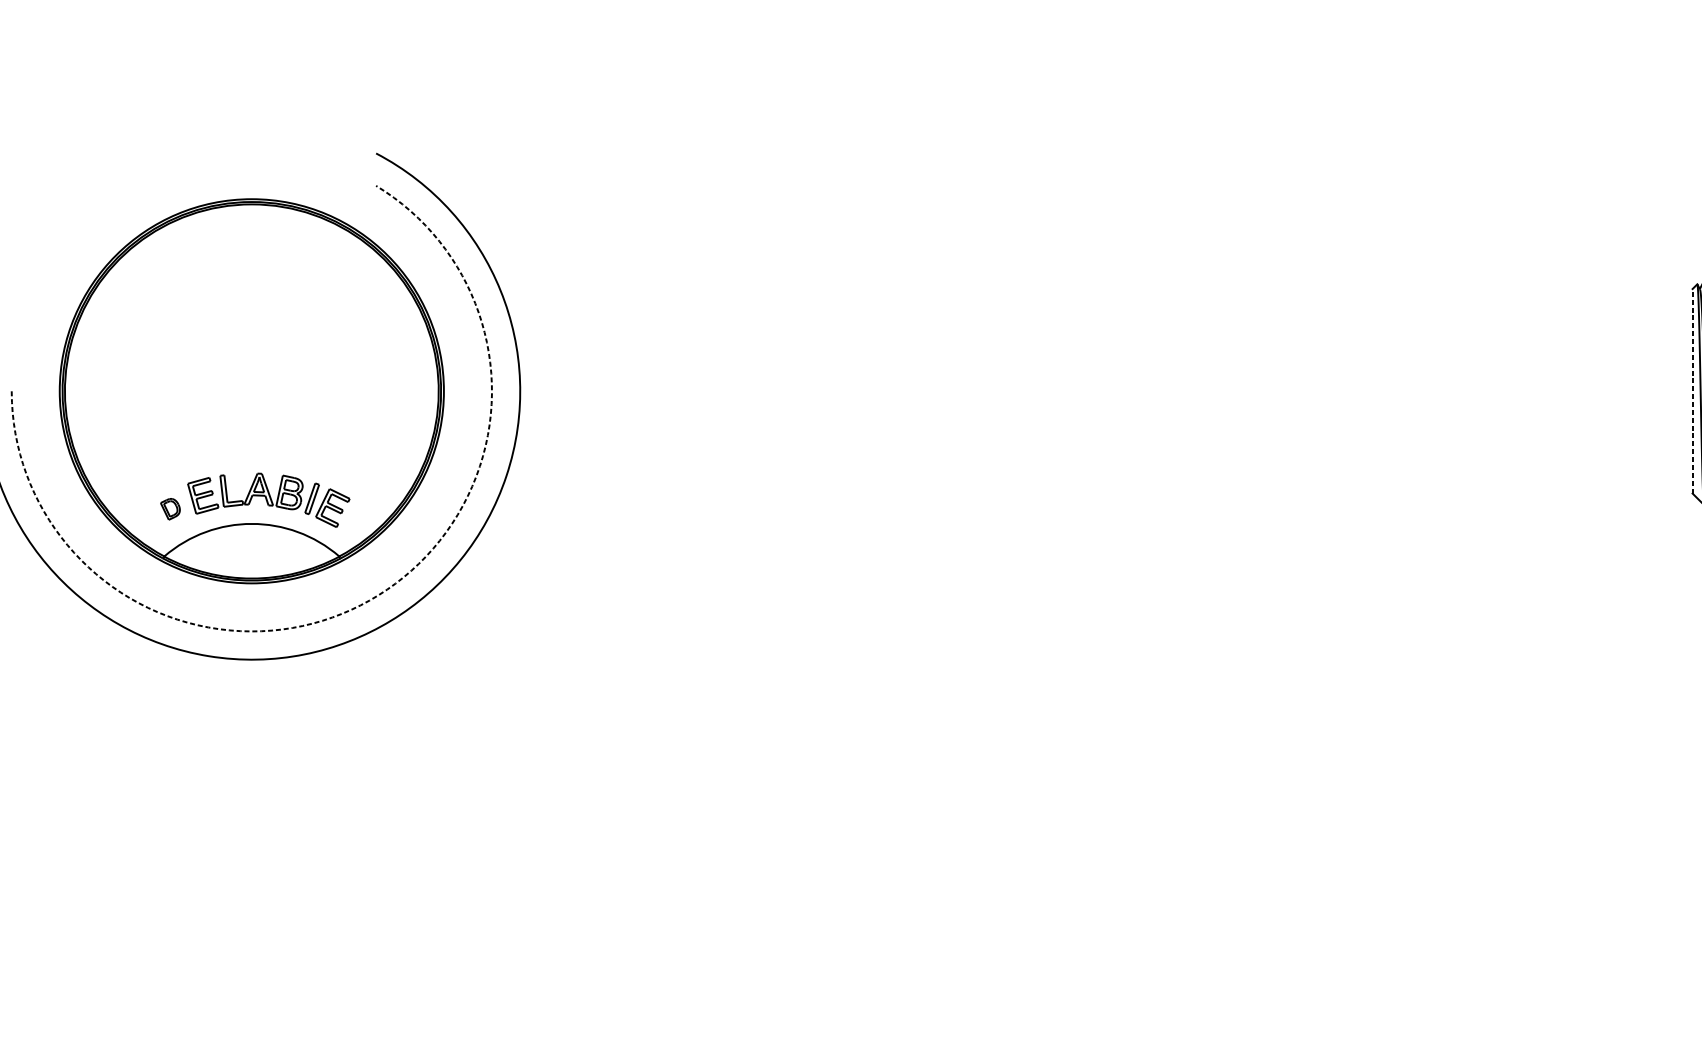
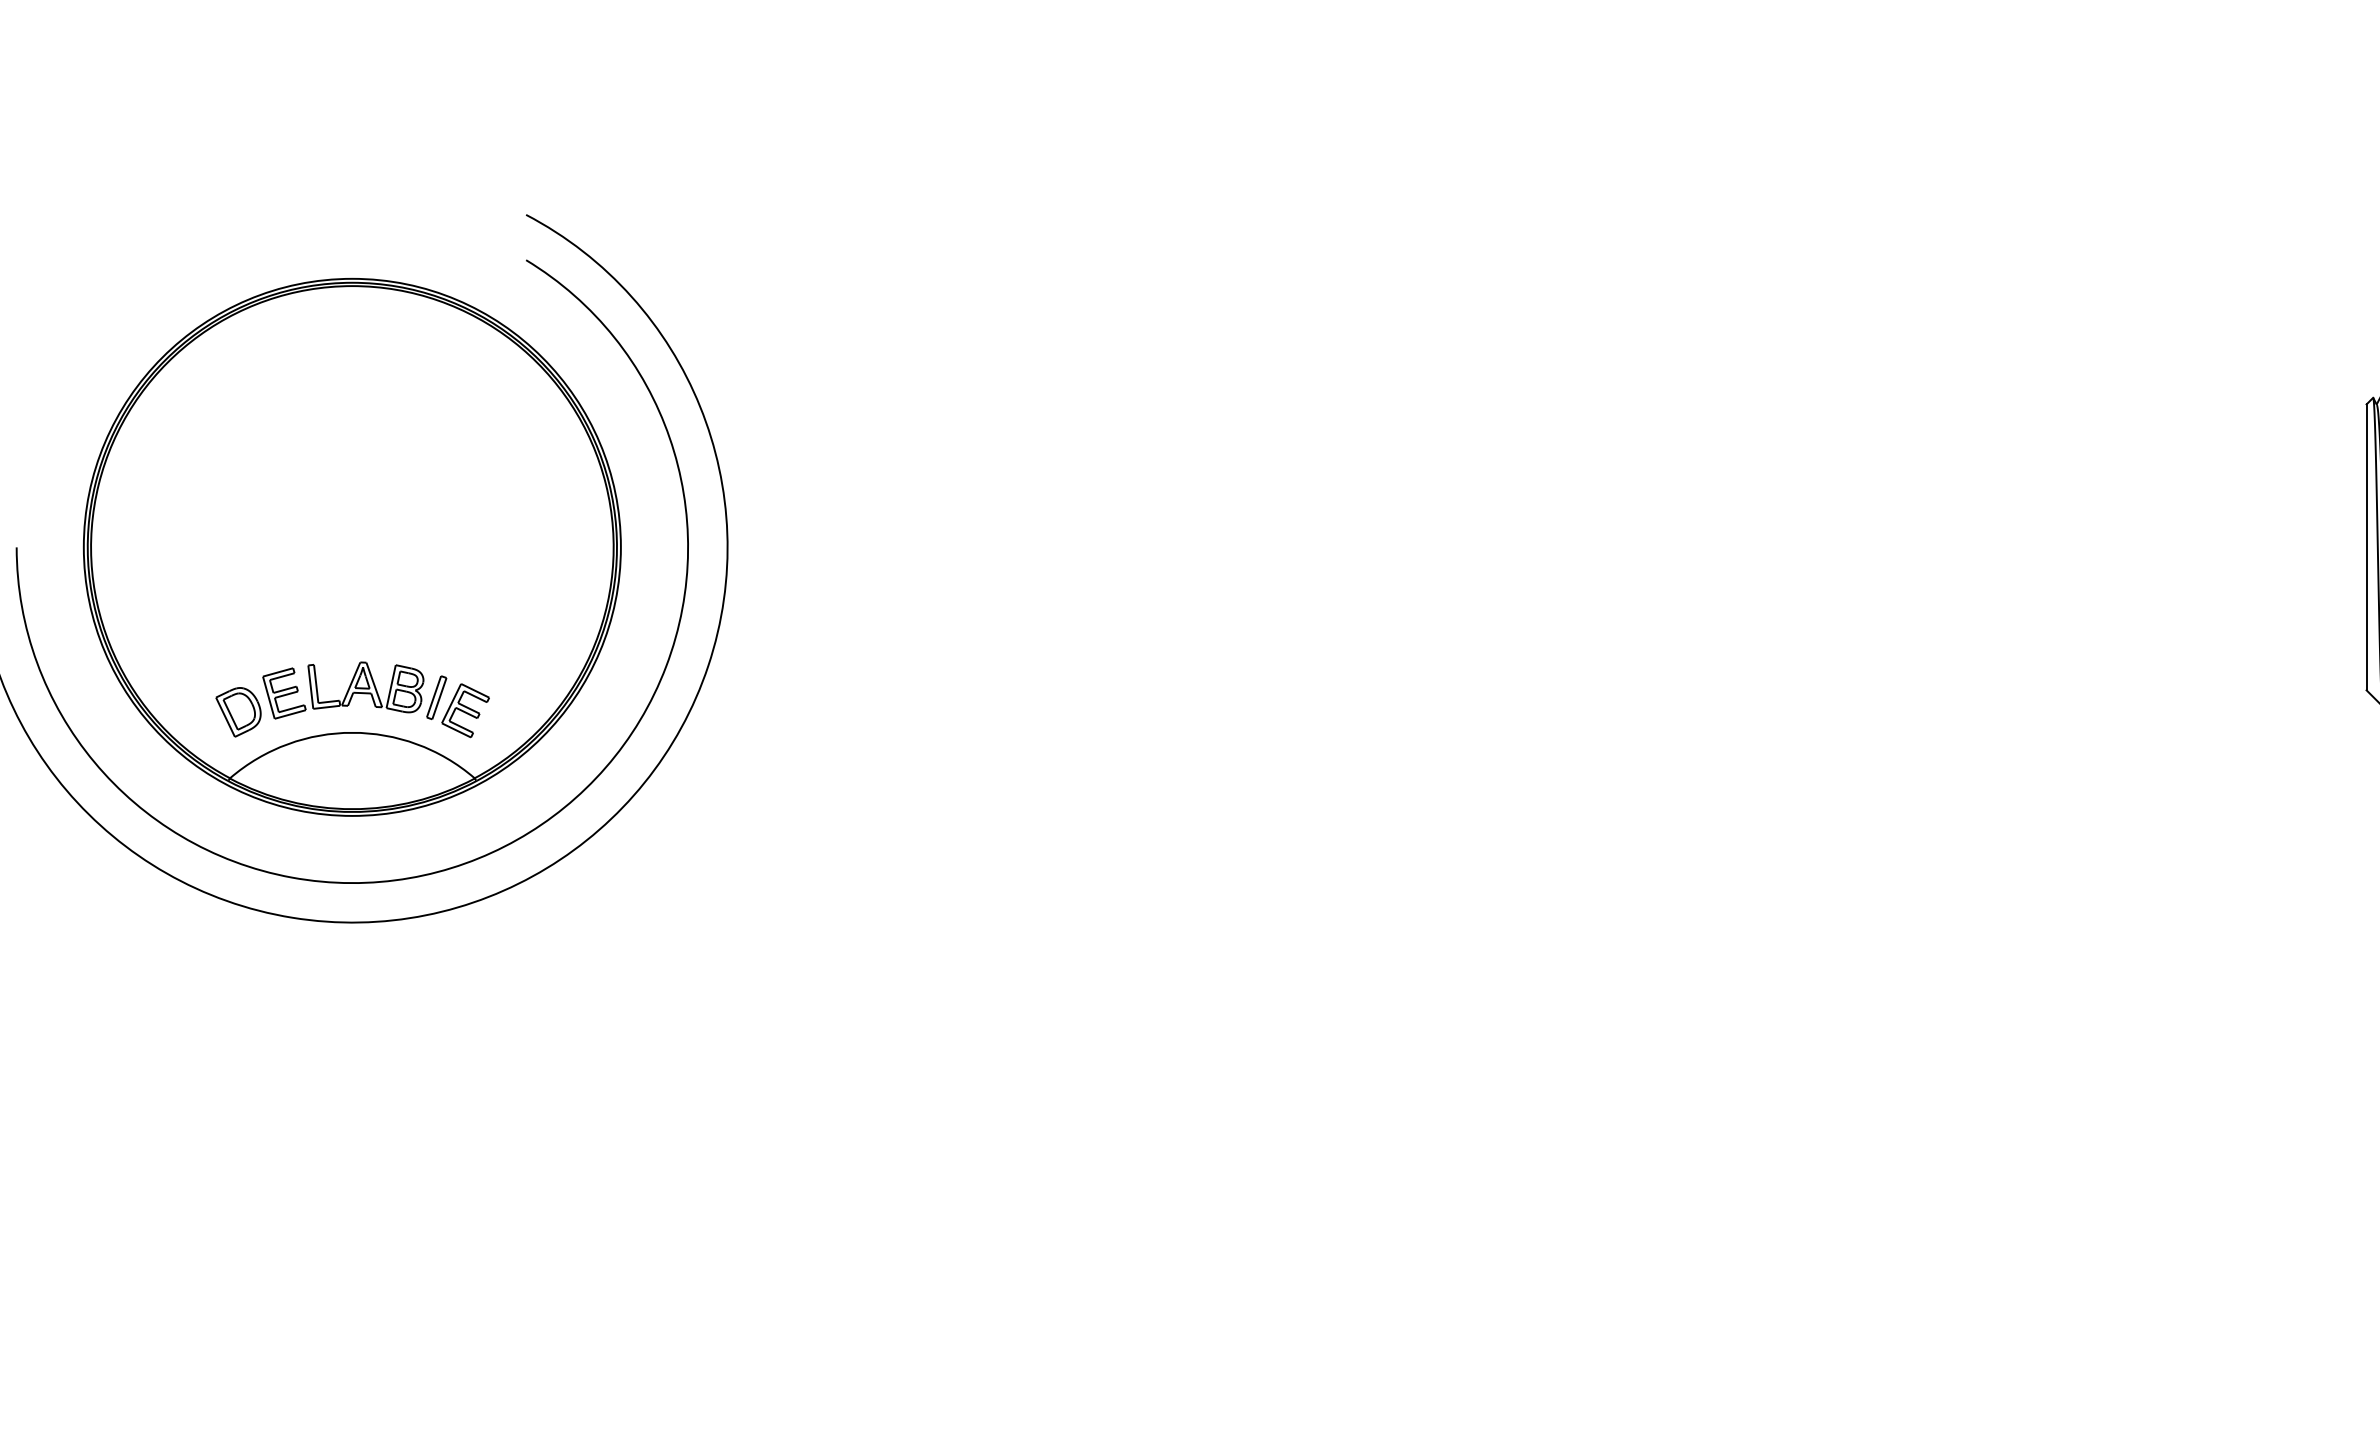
line: (1692, 391) -> (2366, 547), dashed -> solid
part: (170, 509) -> (238, 712), size x1.67
arc: (369, 600) -> (517, 839), dashed -> solid

